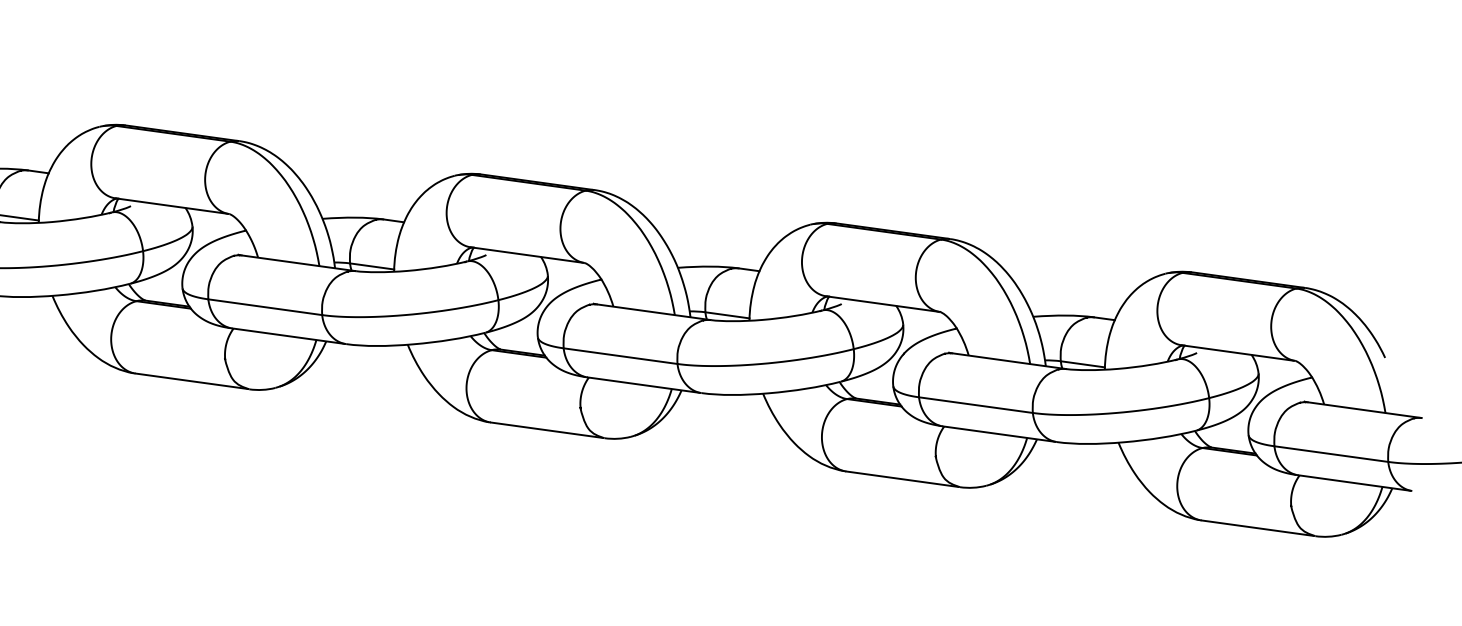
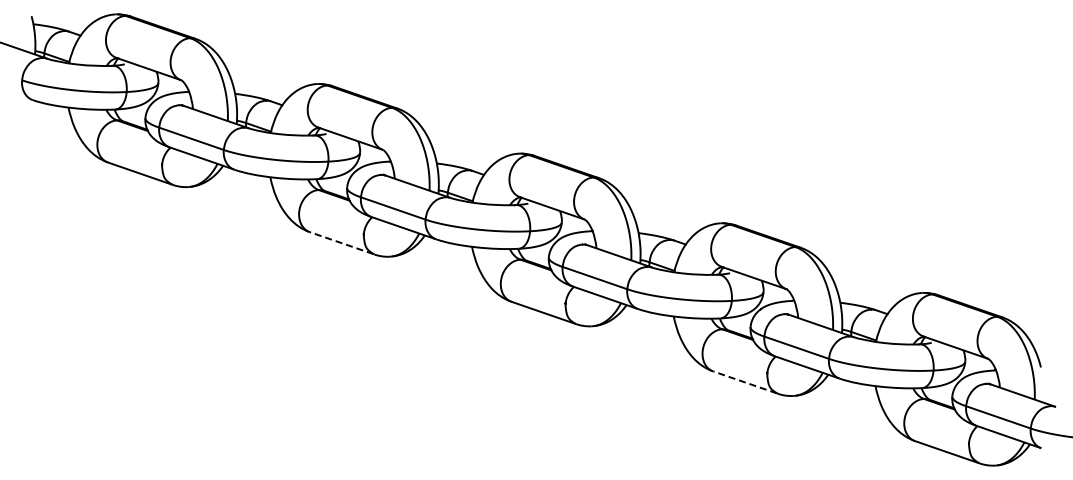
line: (191, 381) -> (341, 243), solid -> dashed
line: (902, 479) -> (745, 382), solid -> dashed

